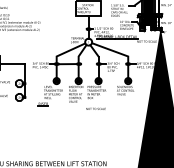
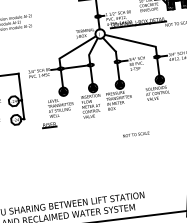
text: (95, 108) -> (135, 134), moved

